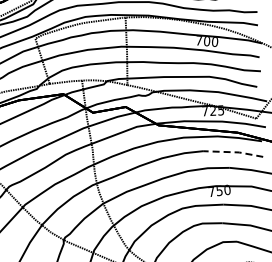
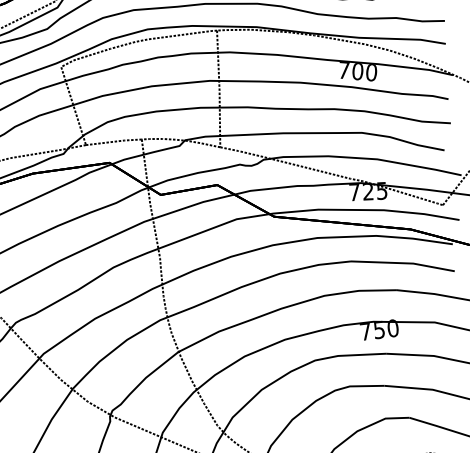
line: (233, 152) -> (403, 263), dashed -> solid

